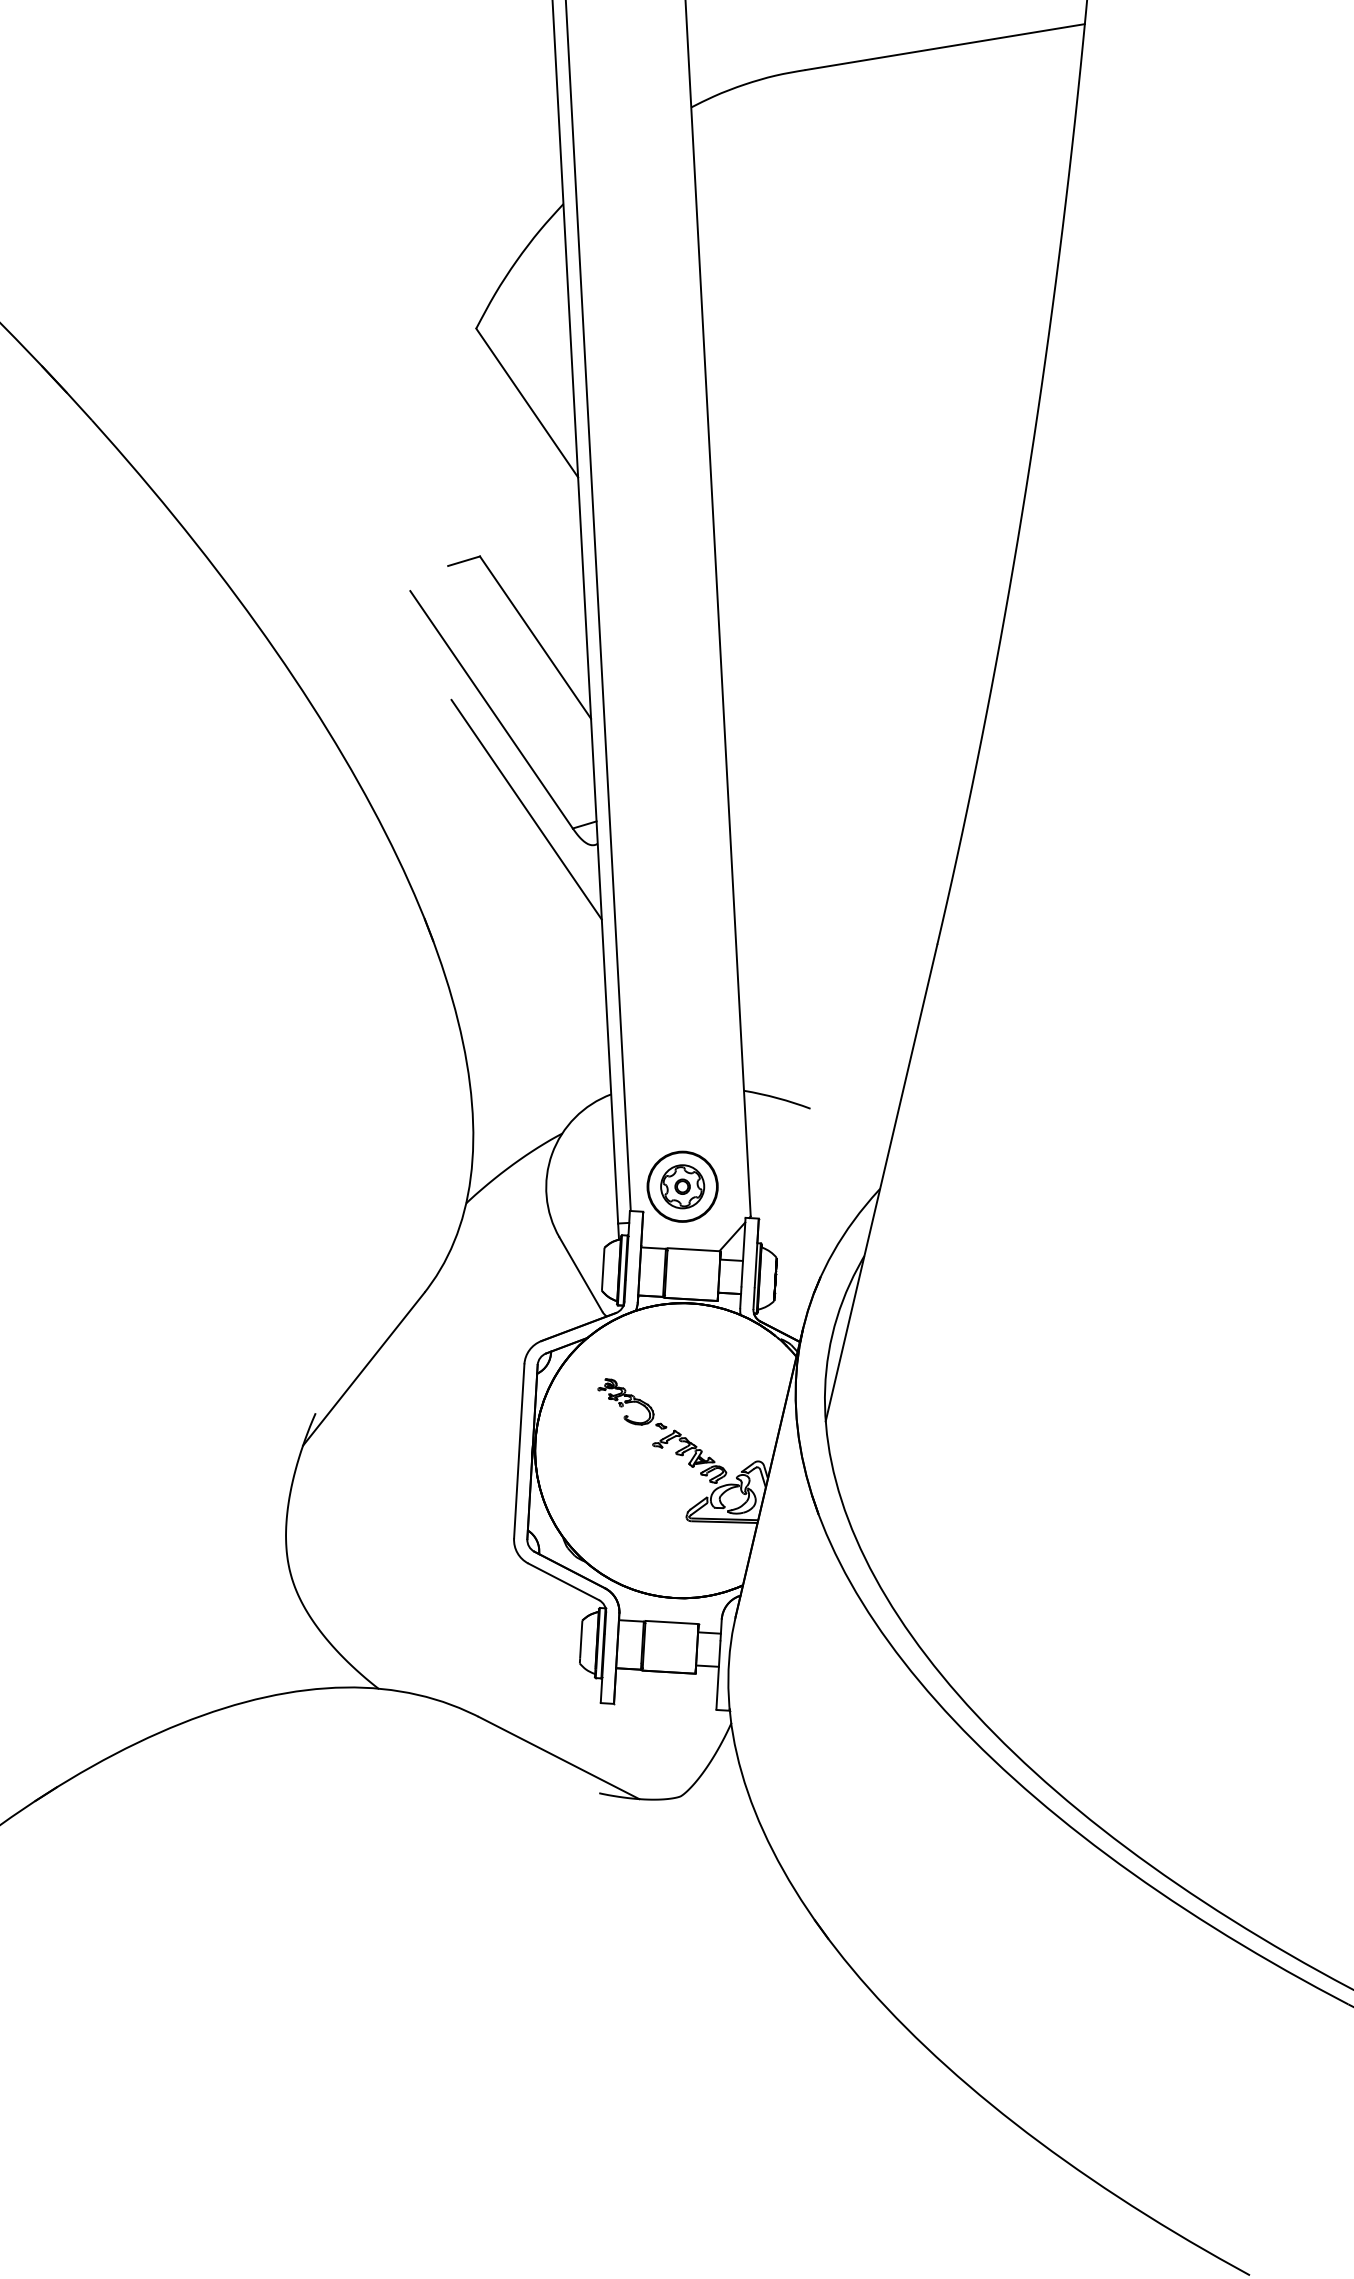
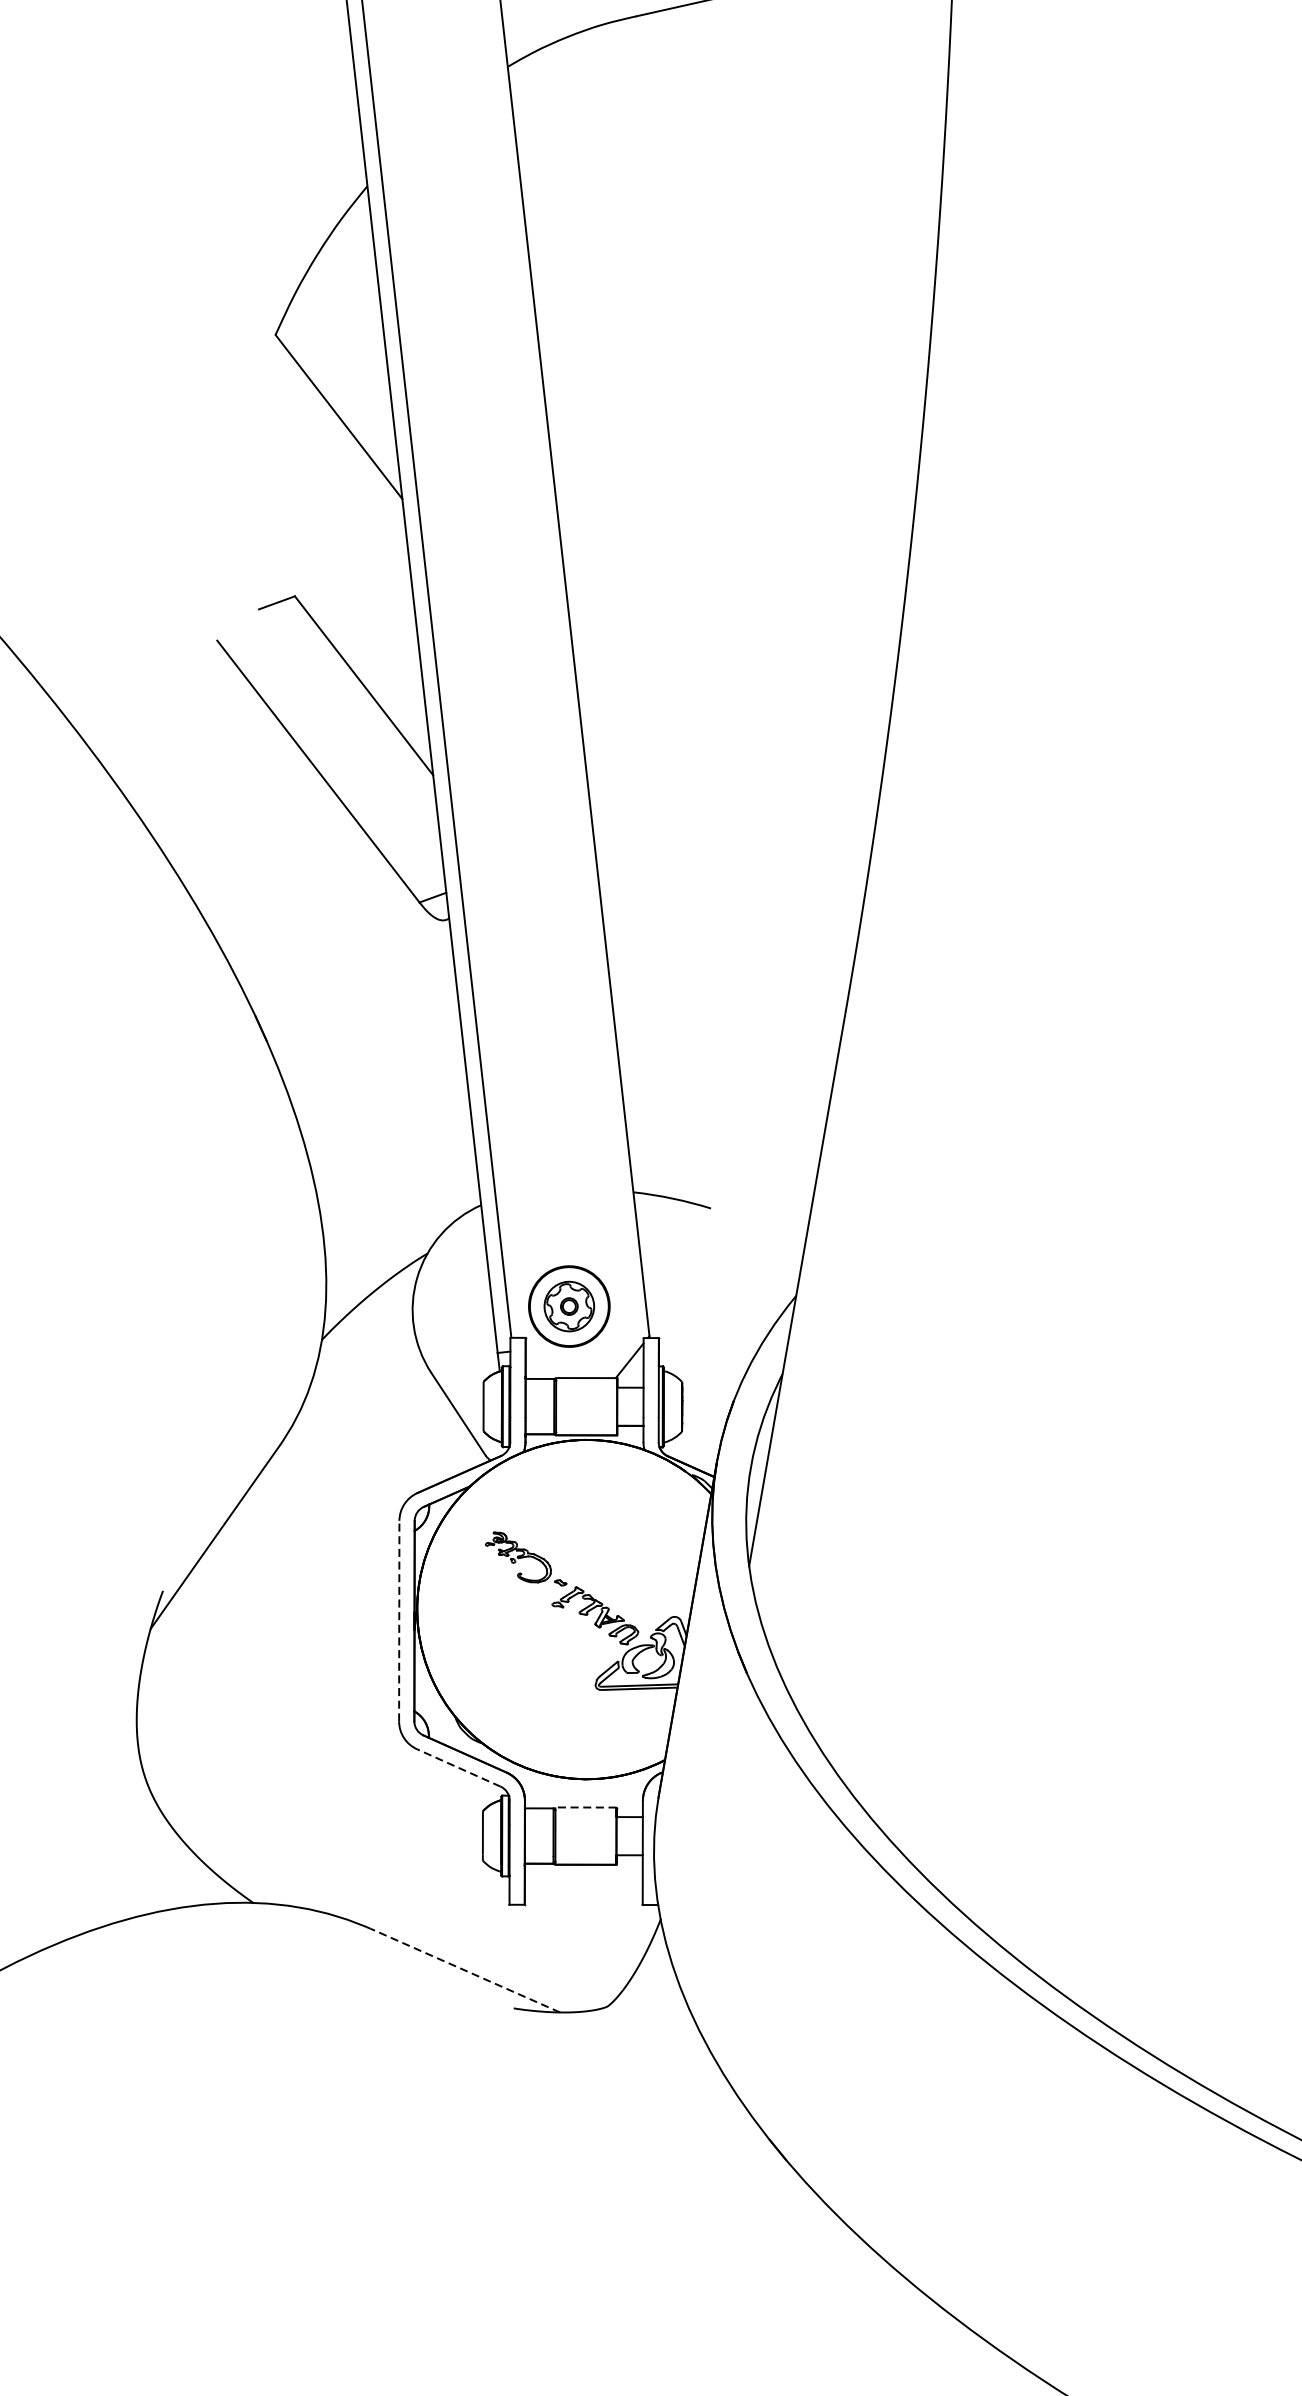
line: (526, 809) -> (365, 883), removed
line: (519, 1450) -> (399, 1620), solid -> dashed
line: (563, 1581) -> (458, 1767), solid -> dashed
line: (672, 1622) -> (586, 1807), solid -> dashed
line: (558, 1757) -> (464, 1970), solid -> dashed

